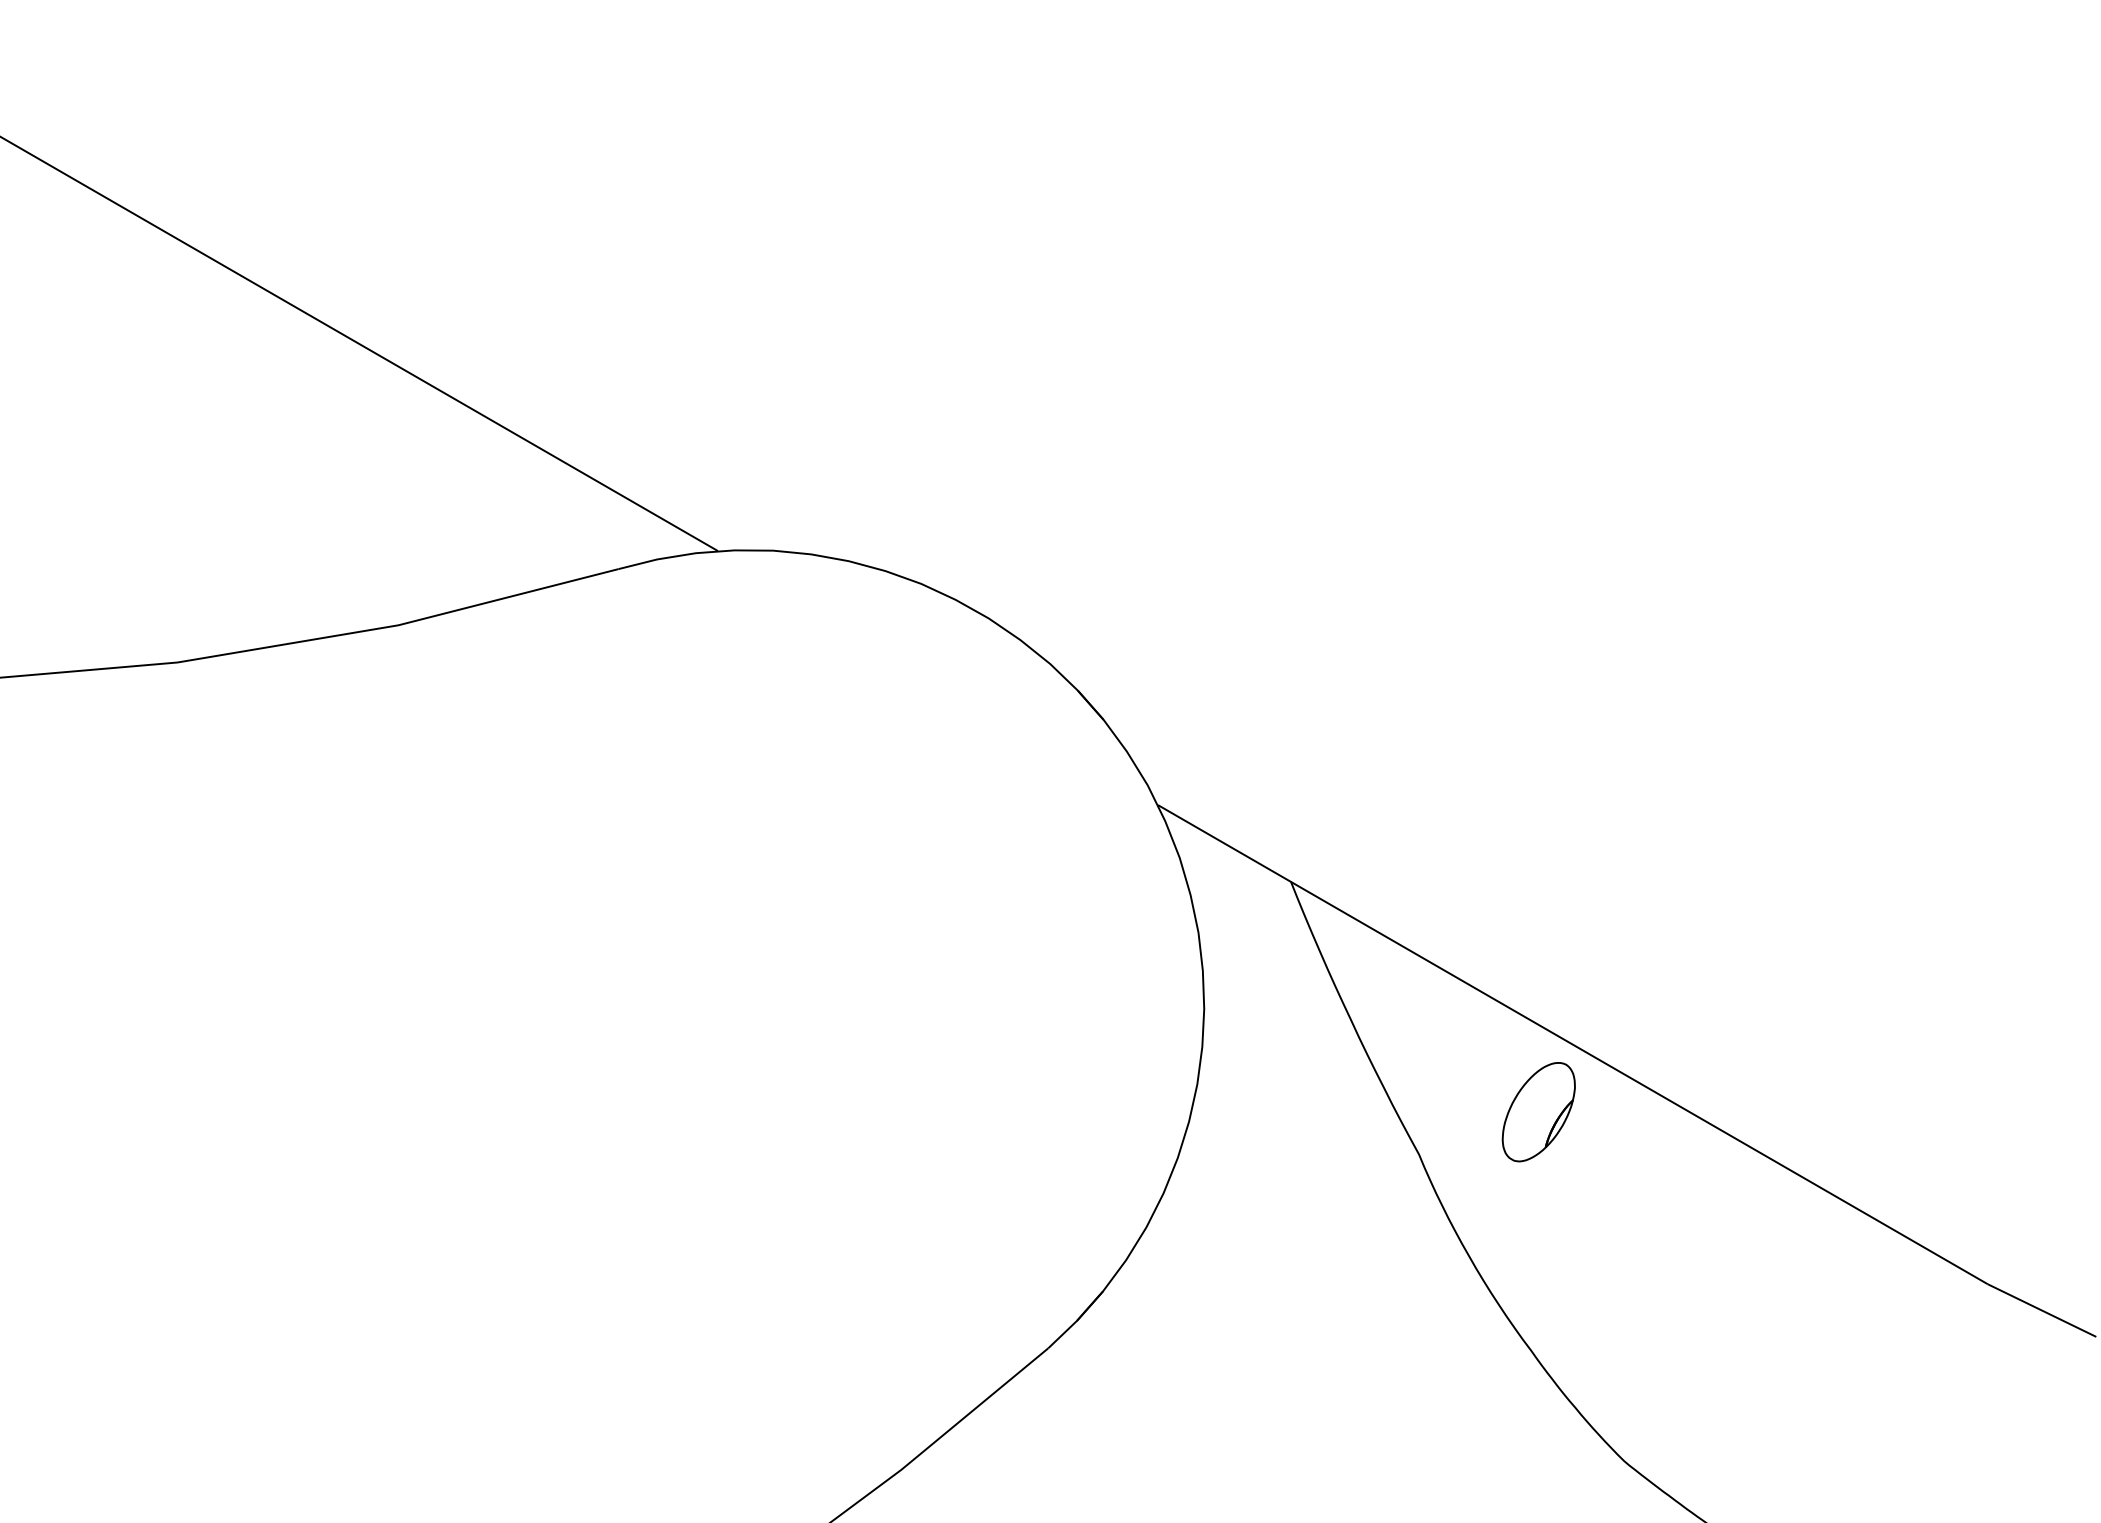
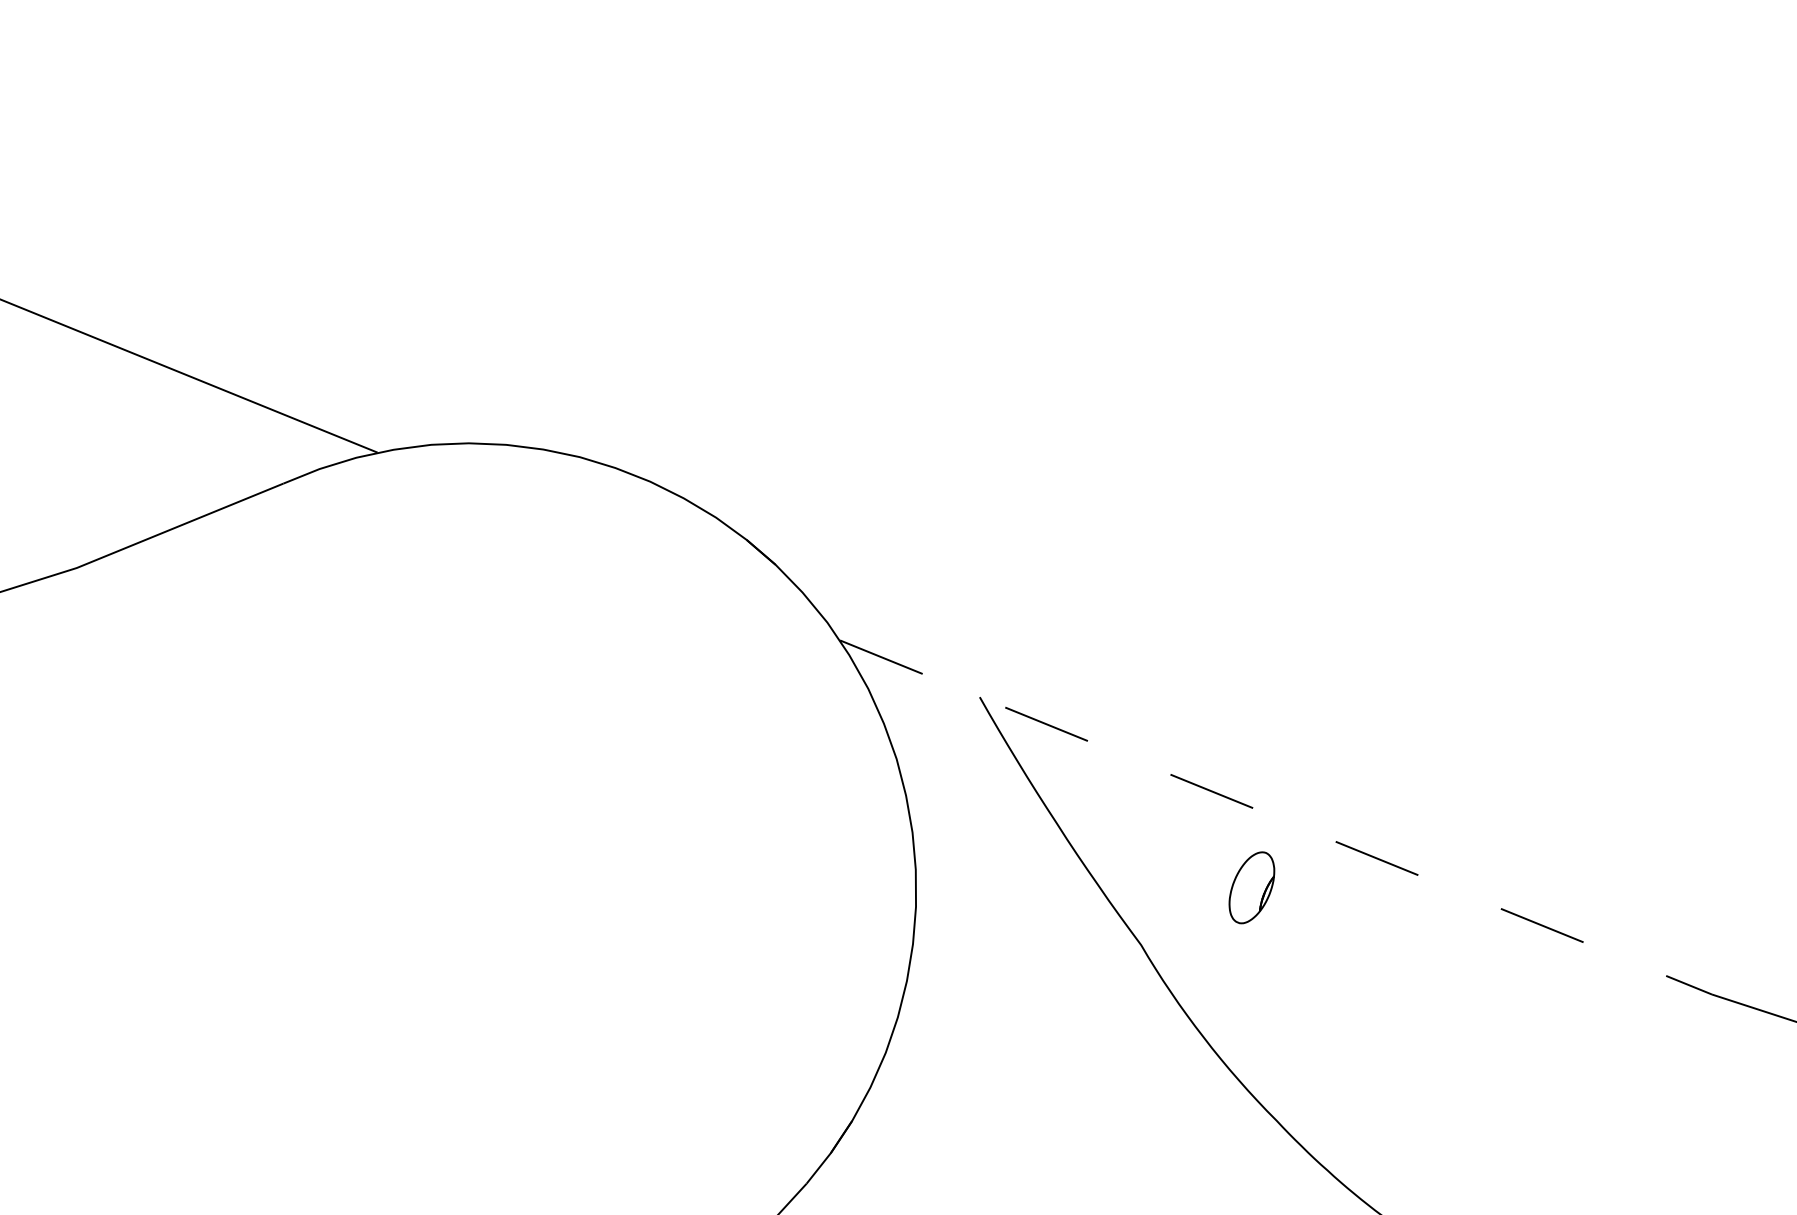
line: (1573, 1044) -> (1276, 817), solid -> dashed
part: (1538, 1112) -> (1251, 888), size x0.7

